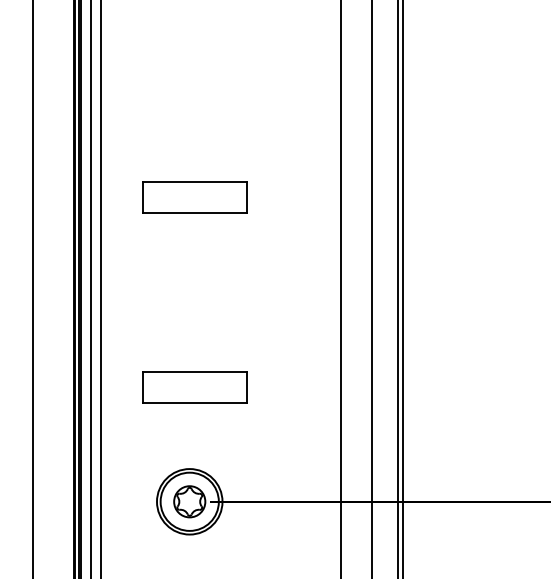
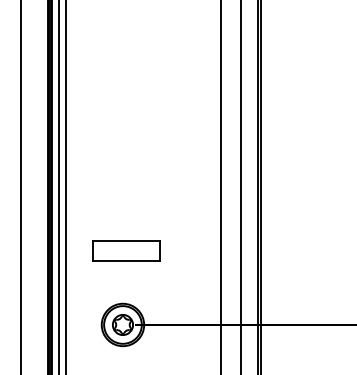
part: (195, 196) -> (126, 127), removed

